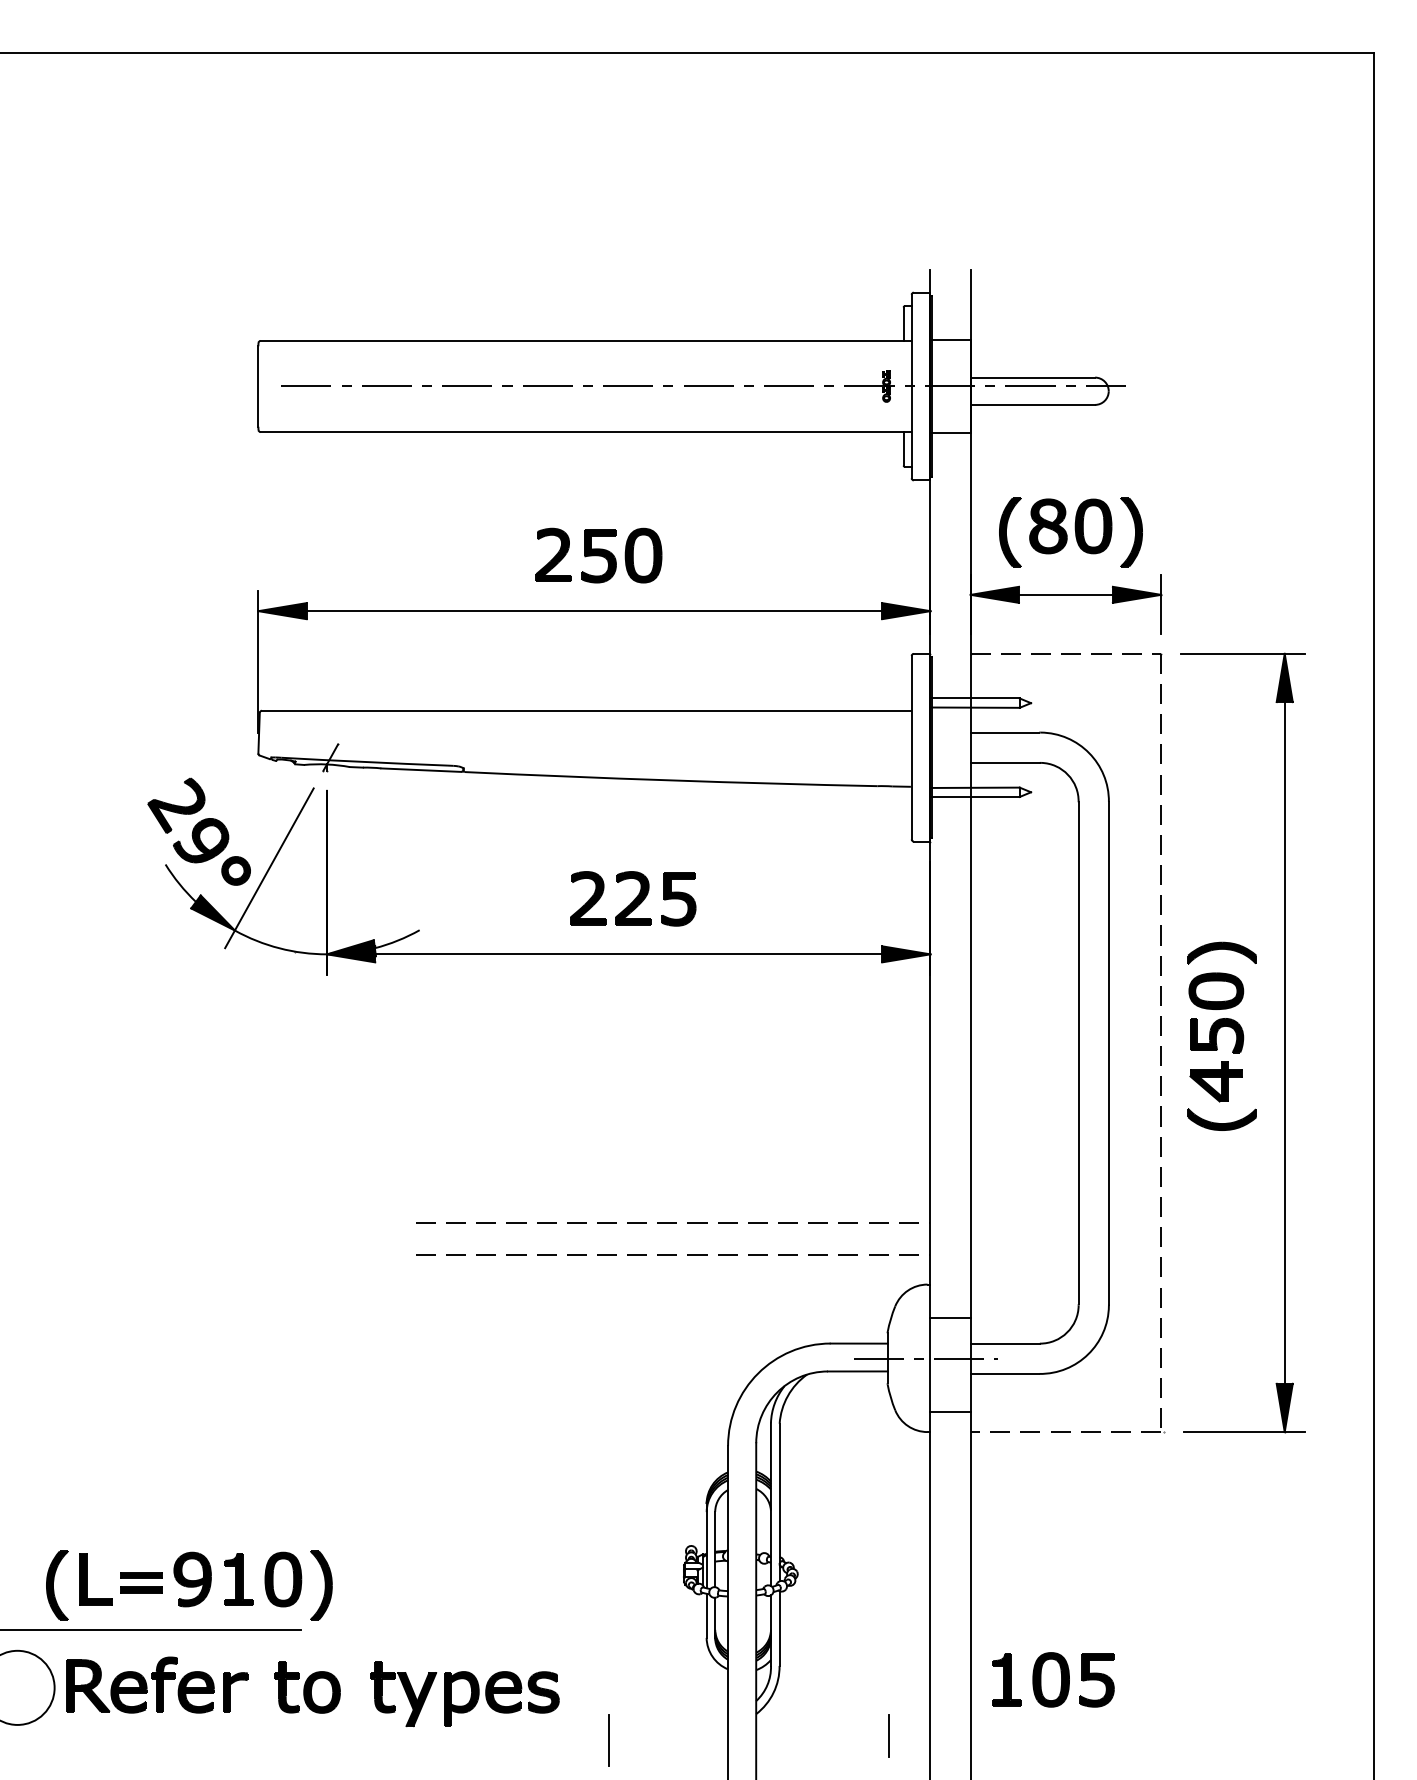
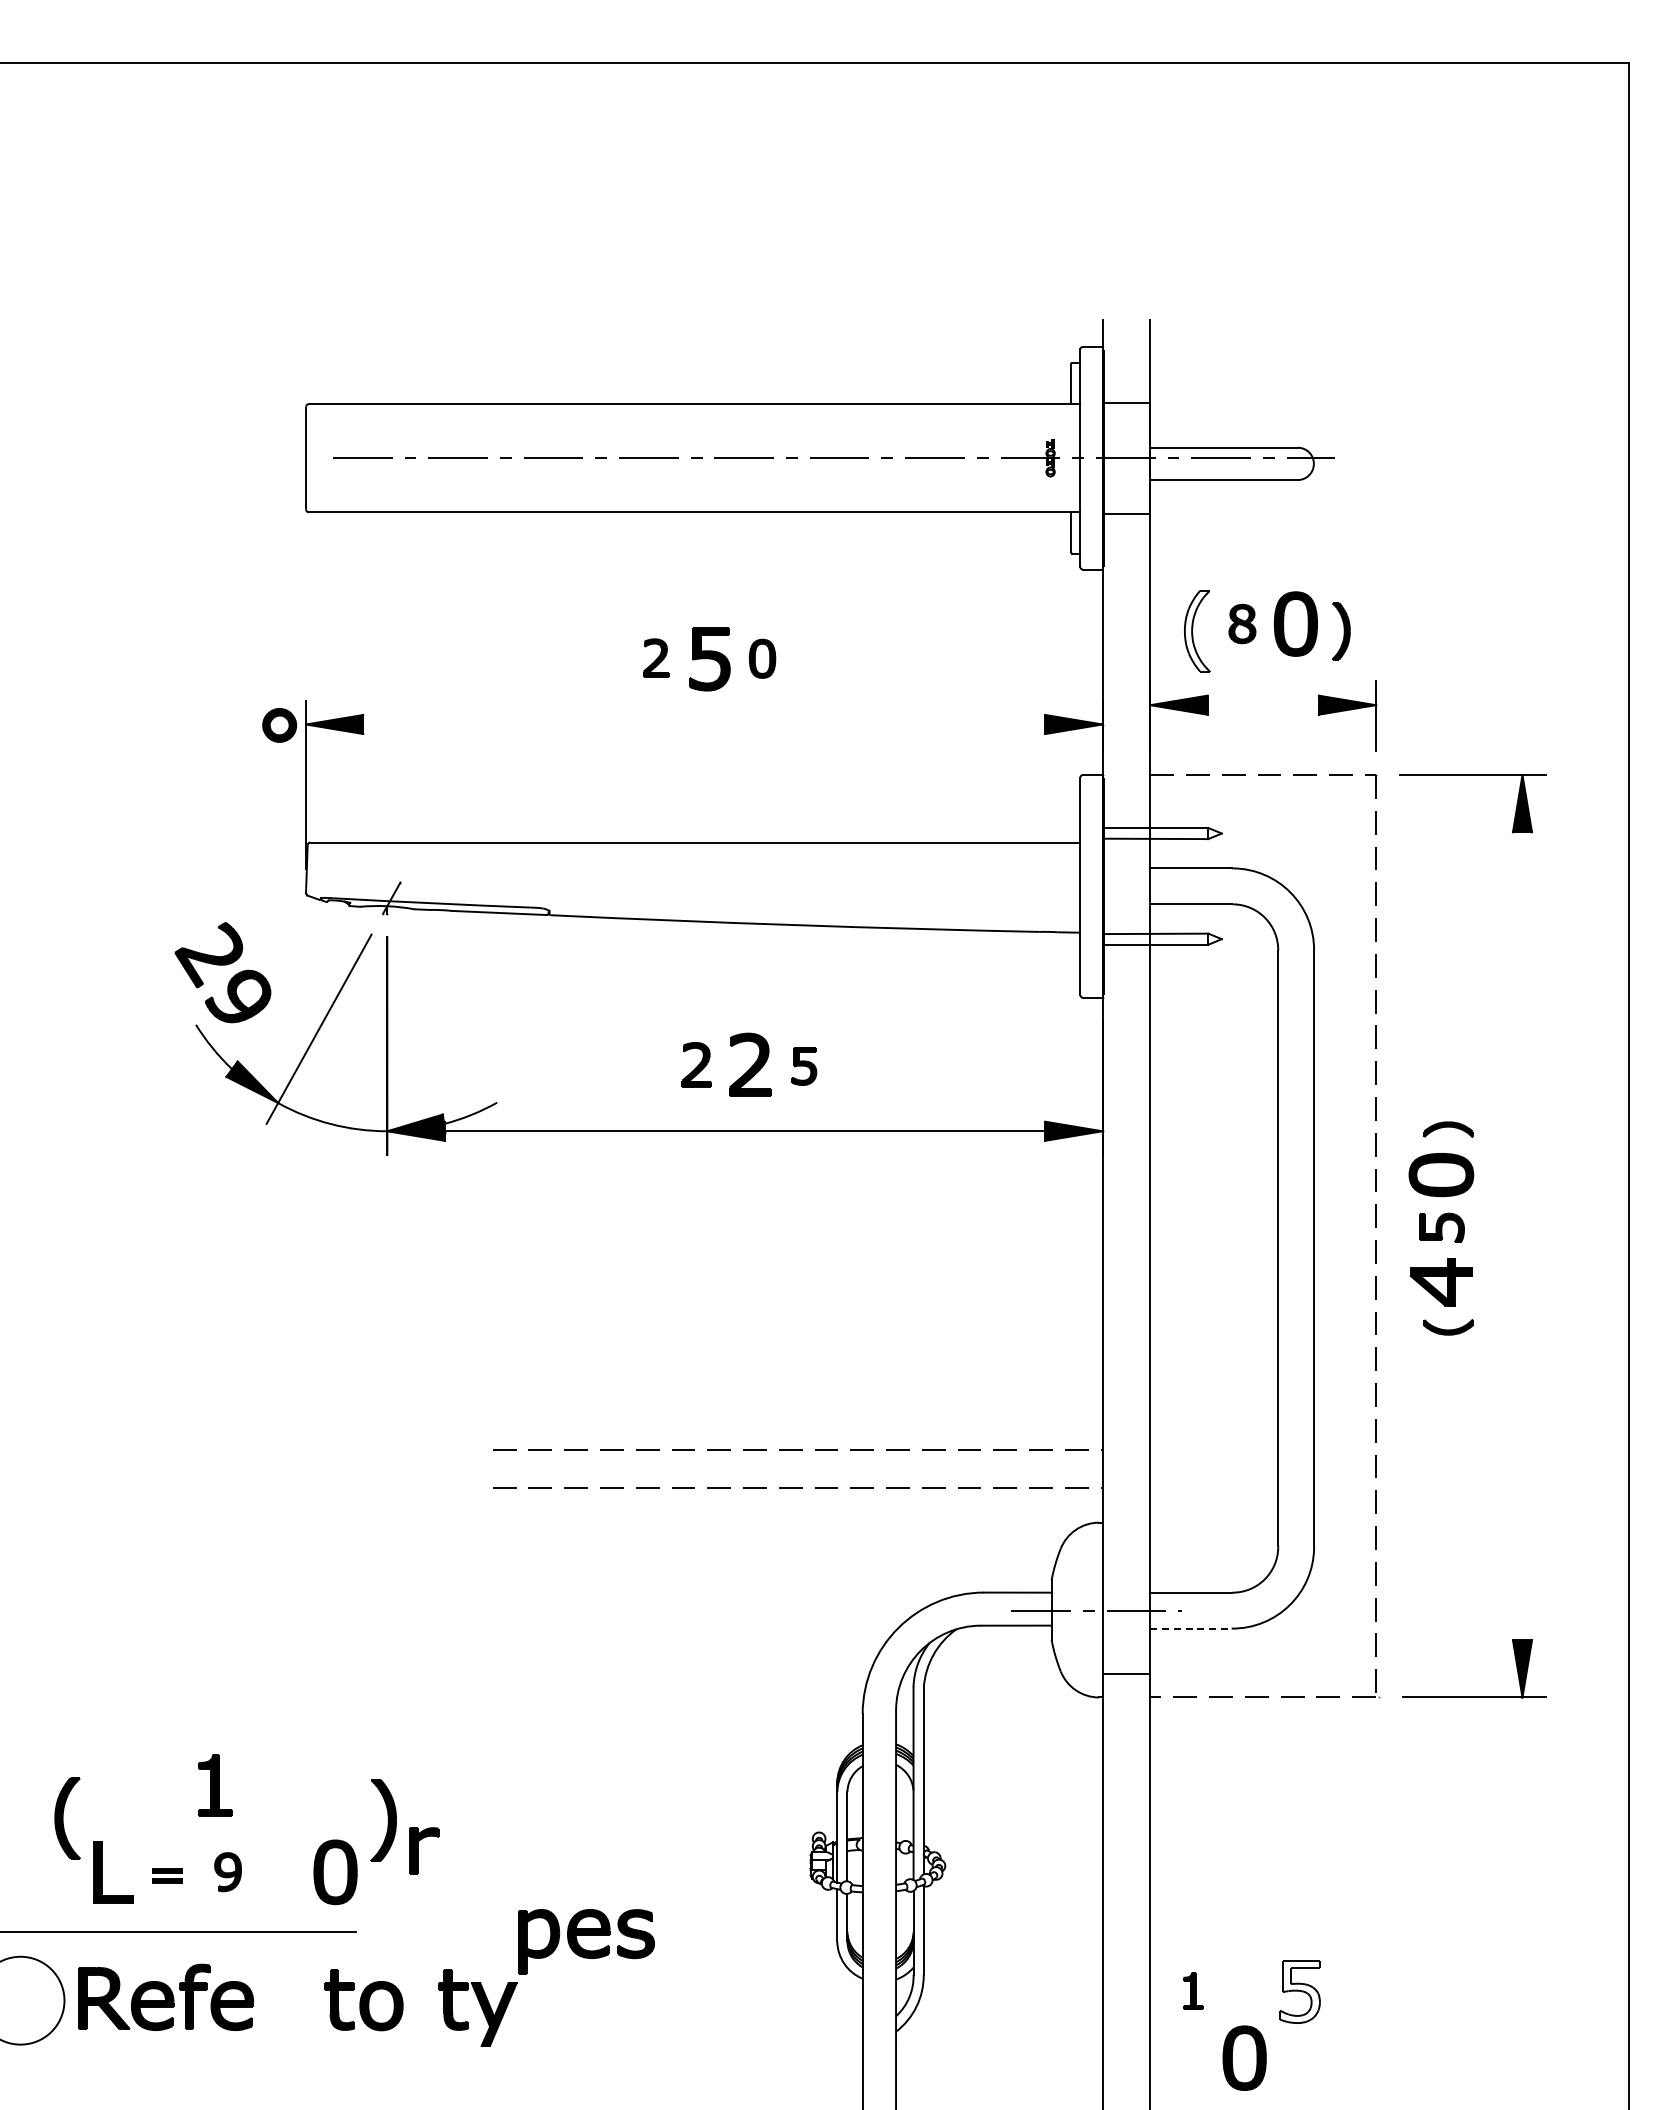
part: (1048, 525) -> (1242, 623), size x0.6
fill: (1009, 531) -> (1196, 630), removed
part: (1132, 532) -> (1341, 631), size x0.7
part: (553, 554) -> (655, 657), size x0.6
part: (643, 555) -> (762, 658), size x0.6
line: (1065, 595) -> (1262, 705), removed
line: (594, 611) -> (704, 724), removed
part: (236, 871) -> (279, 725), moved
part: (587, 898) -> (696, 1064), size x0.7
part: (678, 899) -> (804, 1066), size x0.6
part: (1222, 952) -> (1448, 1129), size x0.6
part: (1217, 1035) -> (1442, 1227), size x0.7
line: (1284, 1043) -> (1522, 1236), removed
part: (1222, 1119) -> (1448, 1327), size x0.6
line: (950, 1318) -> (1126, 1562), removed
line: (1004, 1373) -> (1190, 1628), solid -> dashed
part: (192, 1578) -> (227, 1871), size x0.6
part: (239, 1579) -> (215, 1785), moved
part: (141, 1582) -> (167, 1875), size x0.6
part: (57, 1585) -> (67, 1818), moved
part: (321, 1585) -> (383, 1820), moved
part: (1007, 1679) -> (1193, 1990), size x0.6
part: (1051, 1679) -> (1244, 2057), moved
fill: (1096, 1680) -> (1299, 1991), removed
part: (236, 1691) -> (424, 1850), moved
part: (501, 1698) -> (586, 1941), moved
line: (889, 1735) -> (1053, 2057), removed
line: (608, 1740) -> (721, 2063), removed

